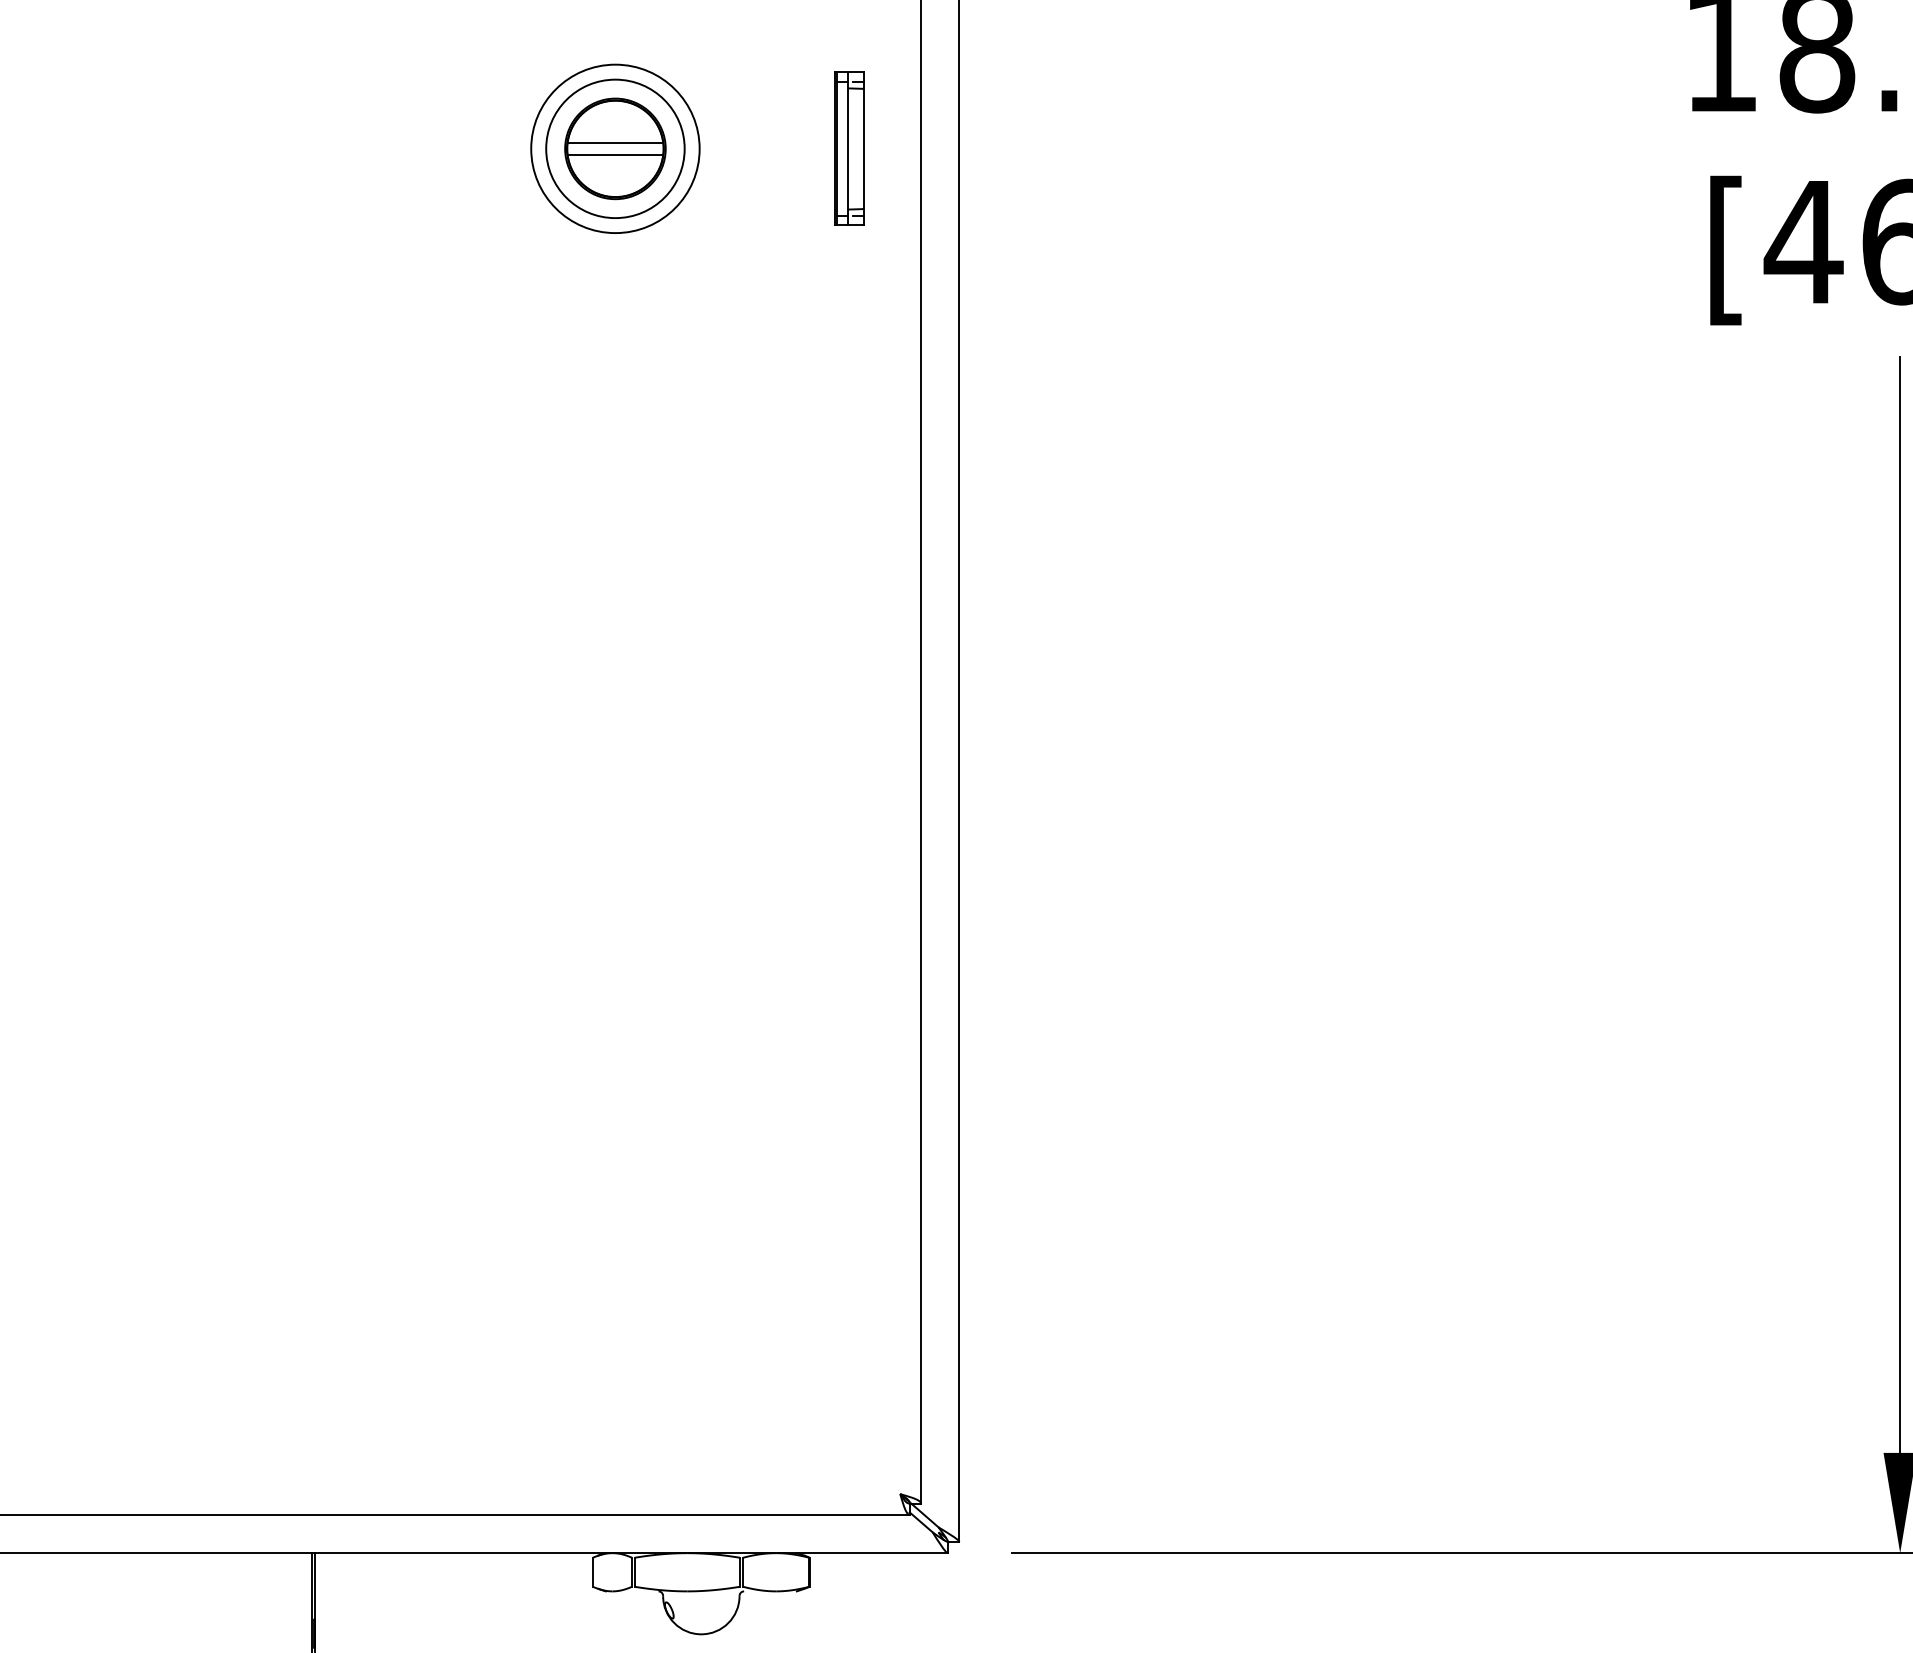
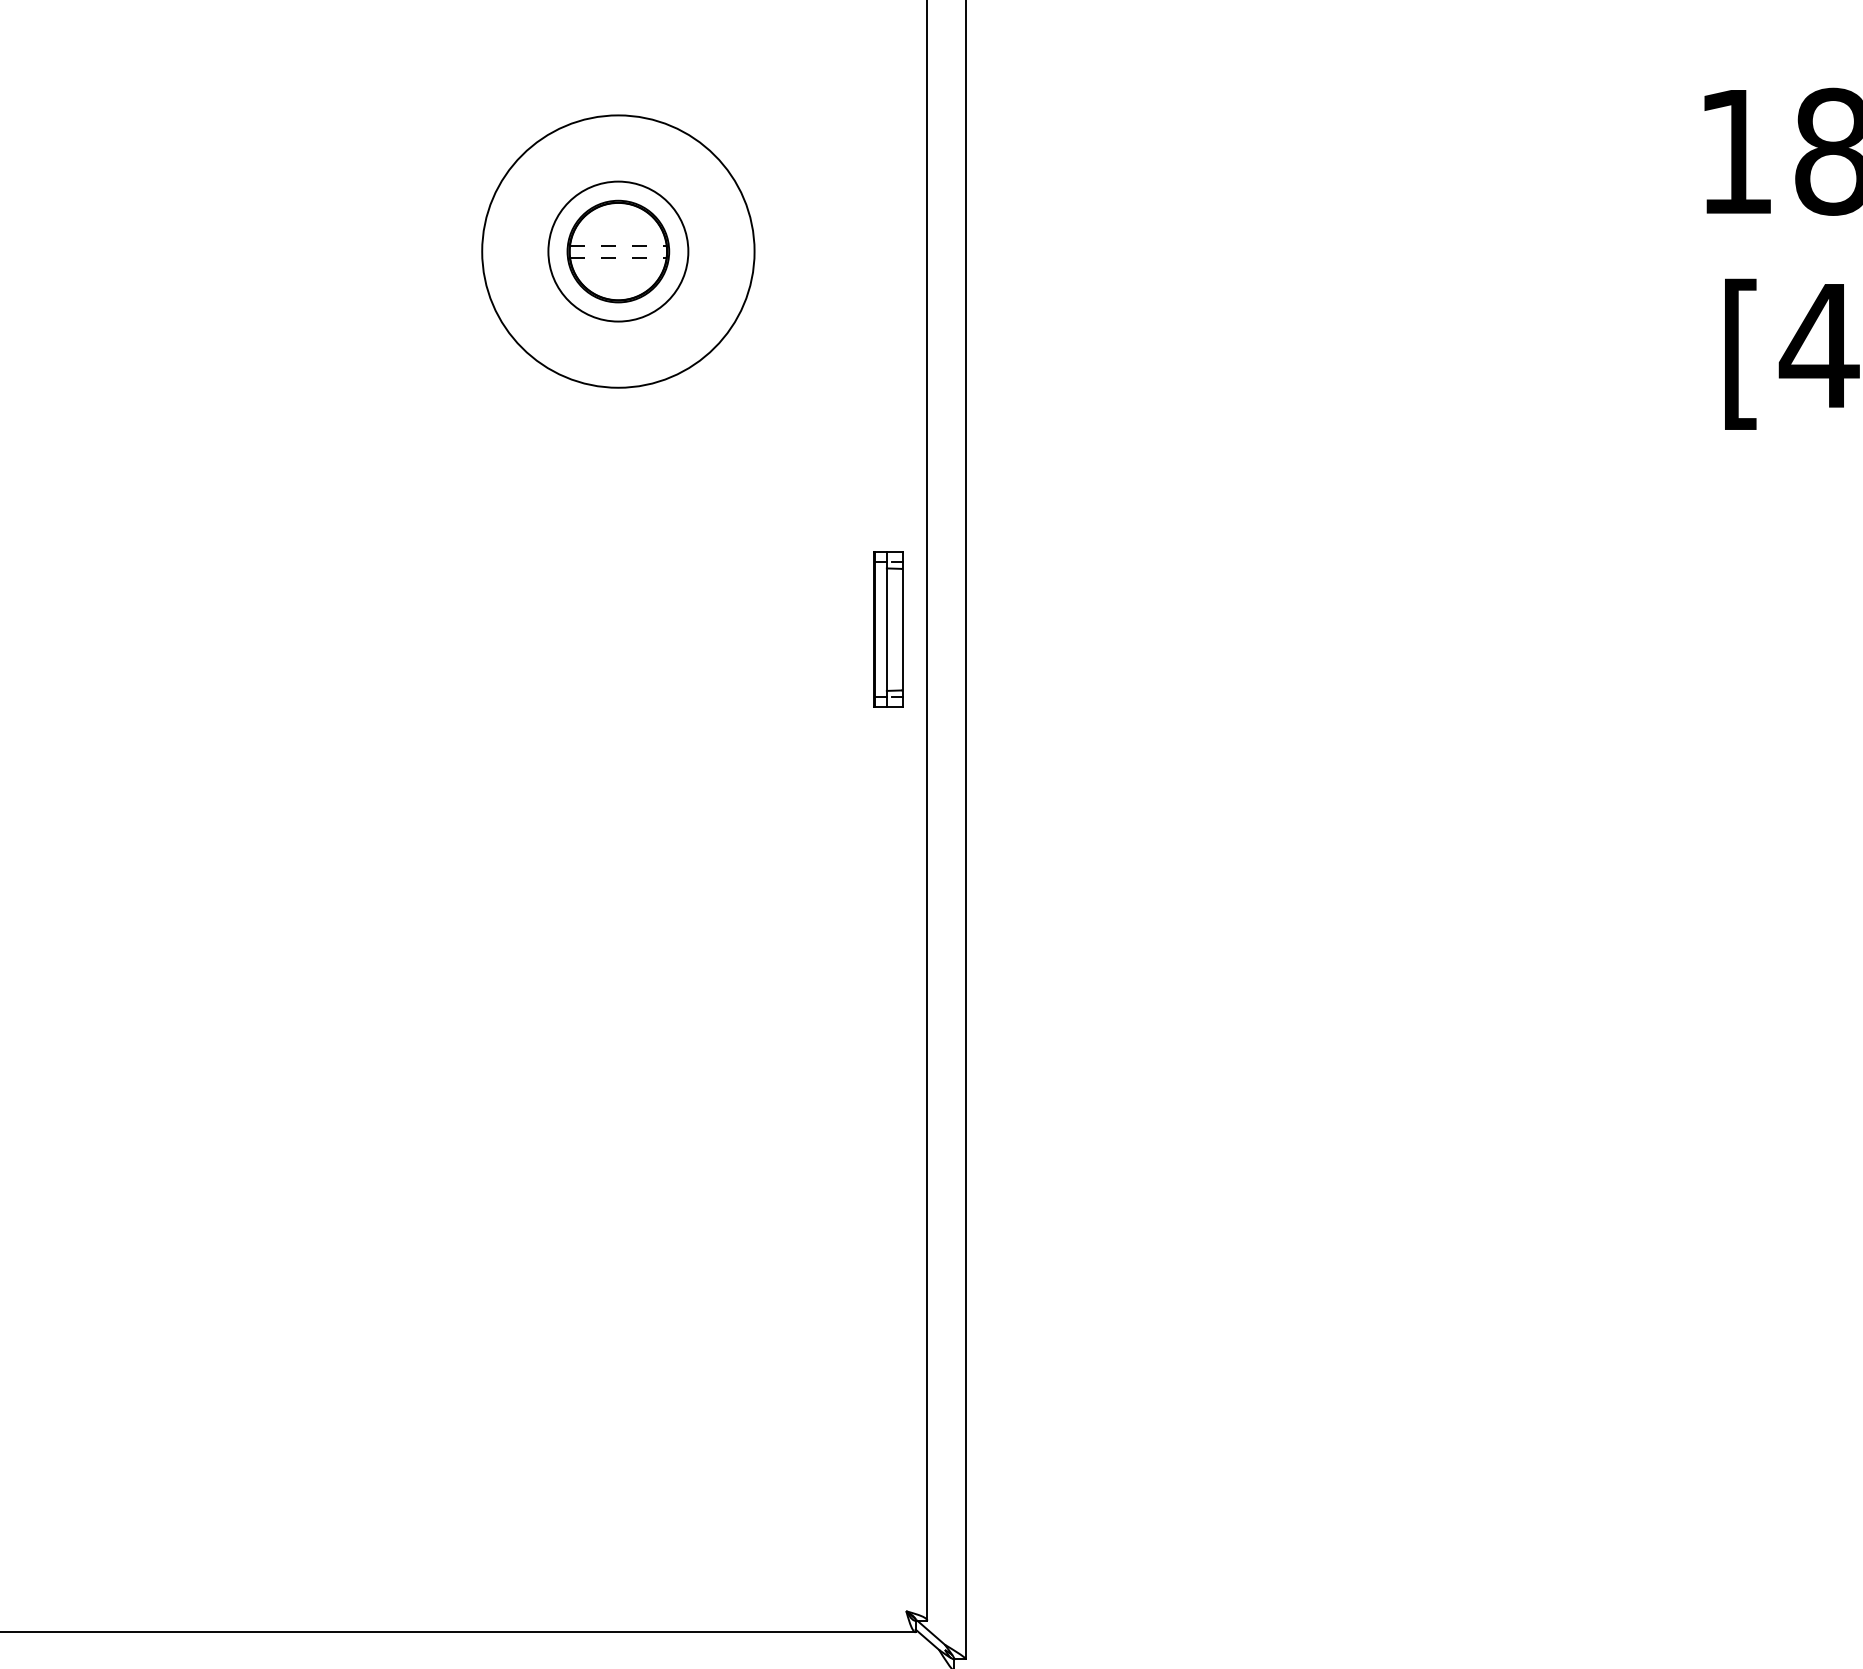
line: (615, 142) -> (618, 245), solid -> dashed
circle: (615, 148) -> (618, 251), size x1.6
part: (849, 148) -> (888, 629), moved
line: (615, 155) -> (618, 258), solid -> dashed

